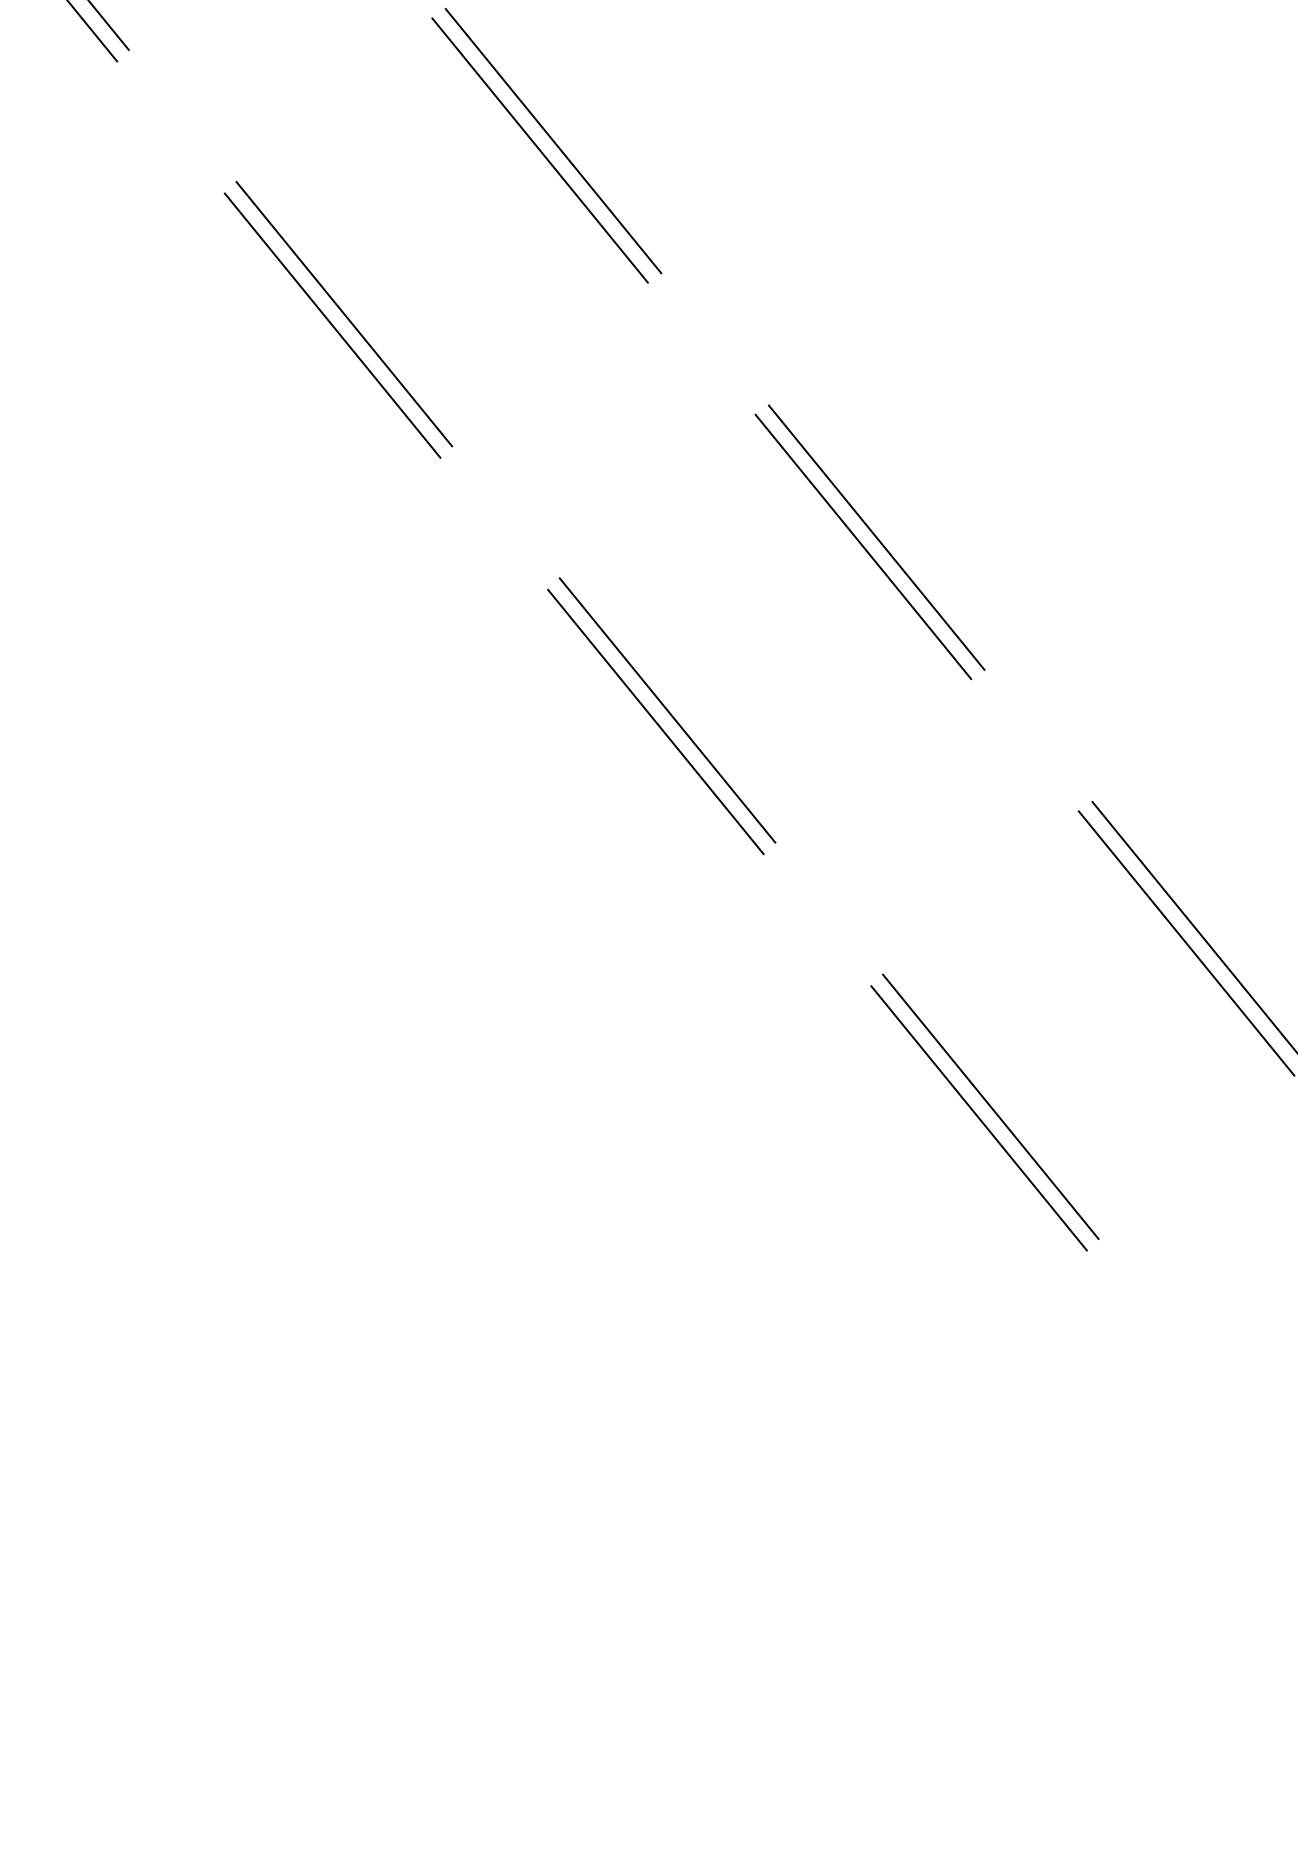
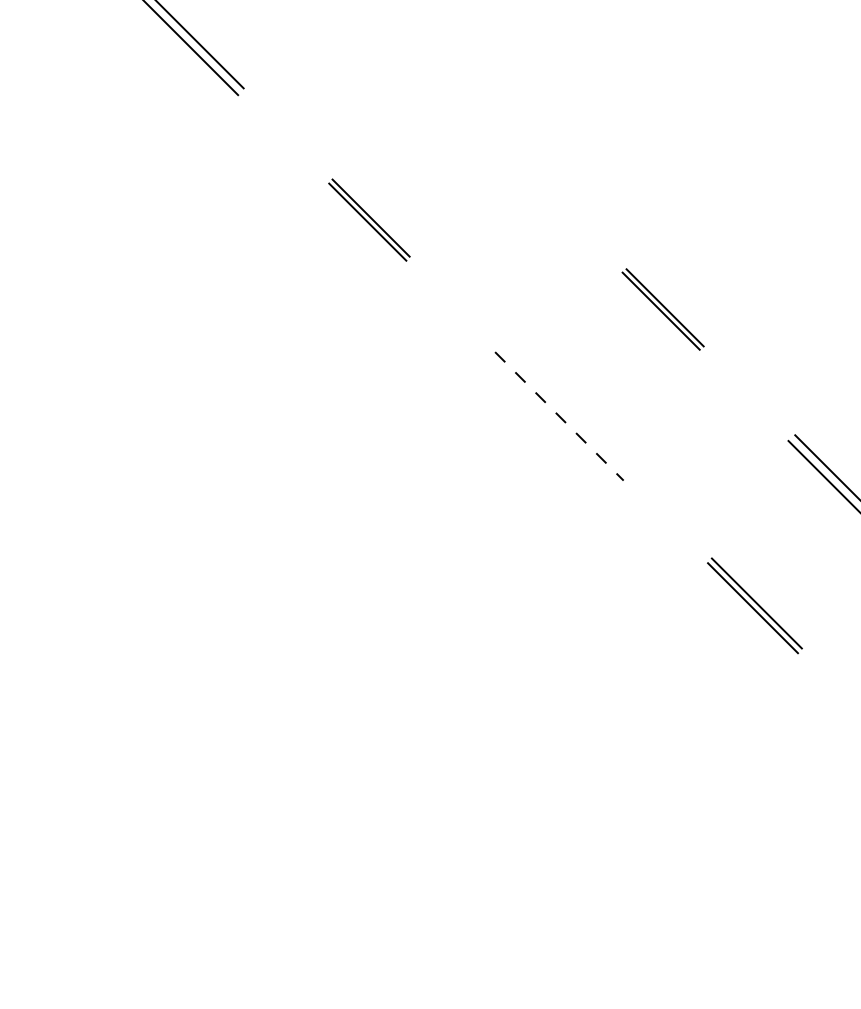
line: (552, 140) -> (473, 113), removed
line: (538, 150) -> (466, 119), removed
part: (338, 318) -> (369, 219), size x0.6
part: (868, 542) -> (662, 309), size x0.6
line: (666, 710) -> (564, 409), removed
line: (656, 722) -> (559, 416), solid -> dashed
part: (984, 1111) -> (754, 605), size x0.7

